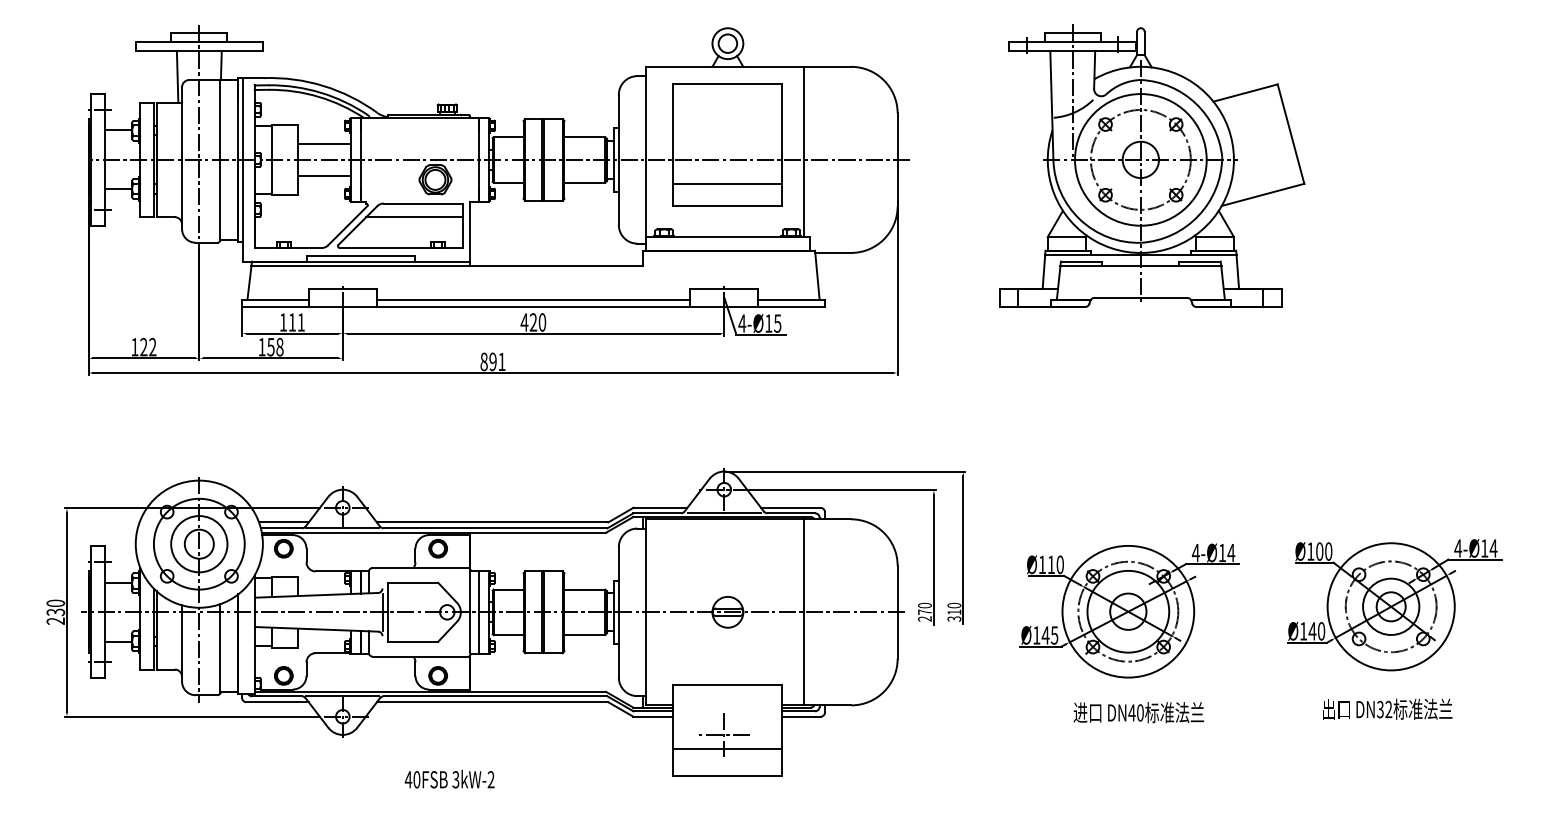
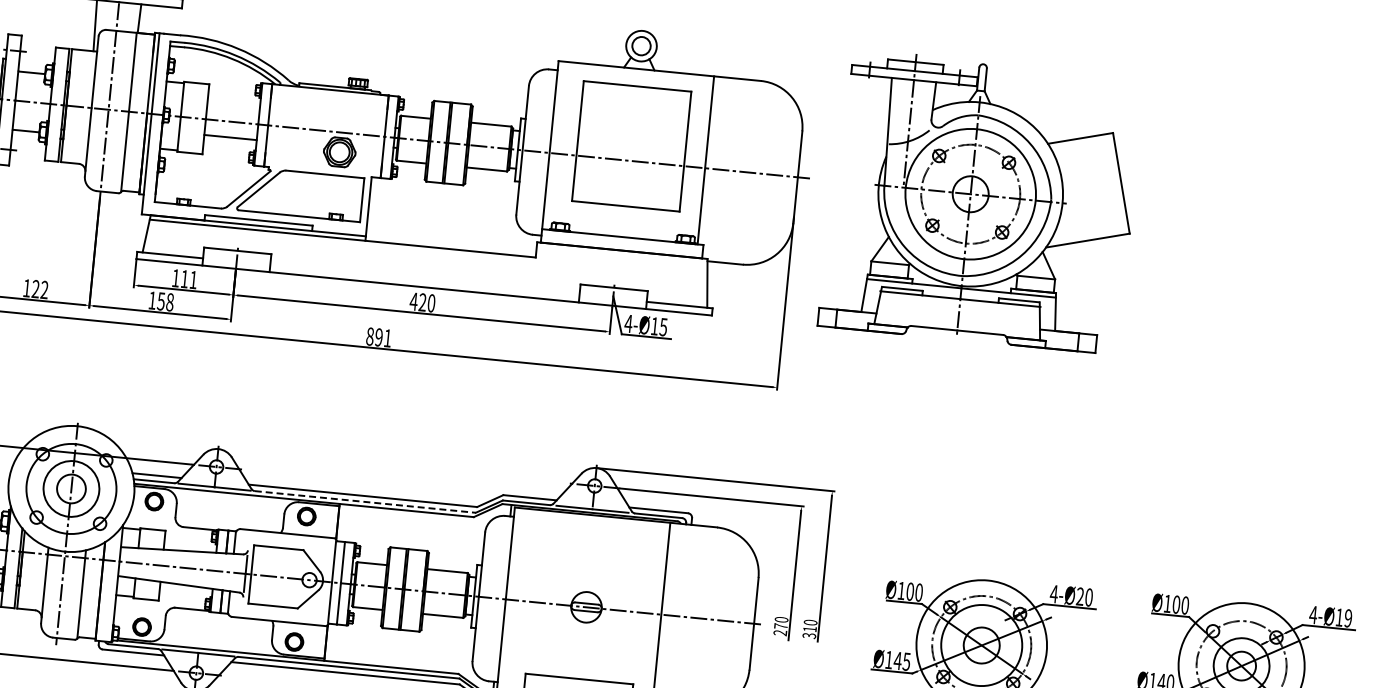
line: (324, 144) -> (233, 106), removed
part: (1152, 165) -> (981, 200), moved
line: (727, 183) -> (627, 184), removed
line: (414, 217) -> (315, 187), removed
line: (533, 299) -> (424, 279), removed
line: (495, 528) -> (365, 502), solid -> dashed
text: (1493, 548) -> (1348, 618), 4-Ø14 -> 4-Ø19
text: (1226, 552) -> (1084, 596), 4-Ø14 -> 4-Ø20
text: (1050, 564) -> (909, 591), Ø110 -> Ø100

